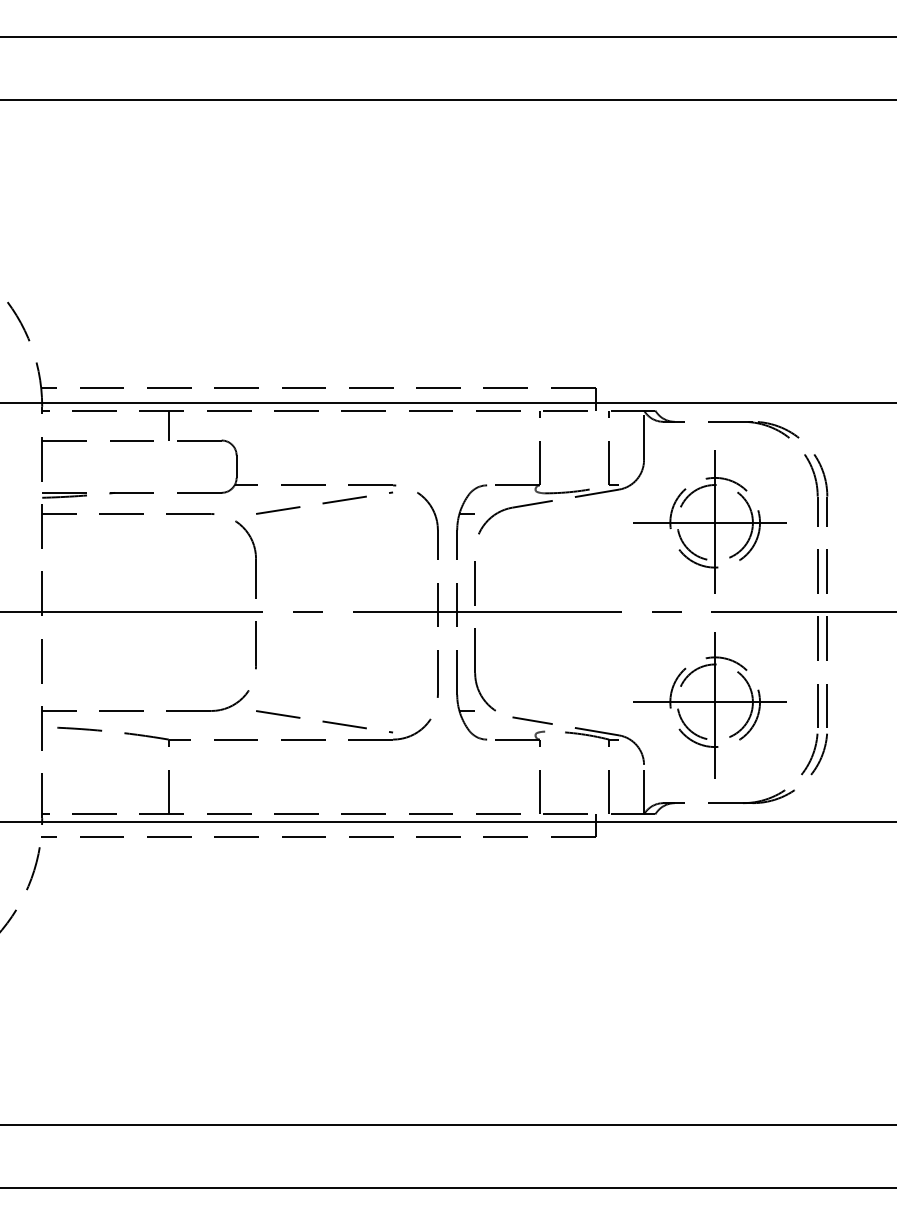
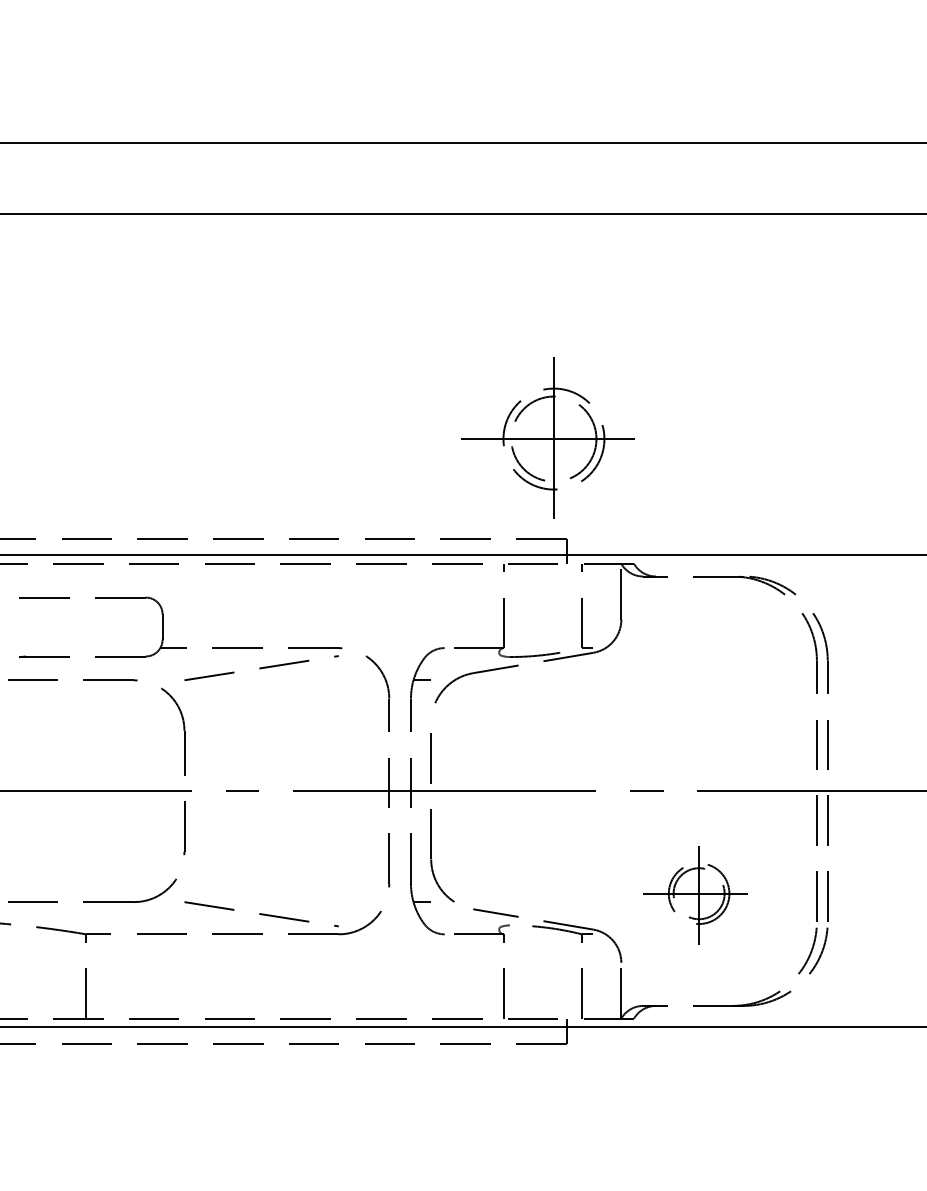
line: (168, 425) -> (85, 580), removed
part: (709, 521) -> (547, 437), moved
part: (709, 705) -> (695, 895), size x0.6

